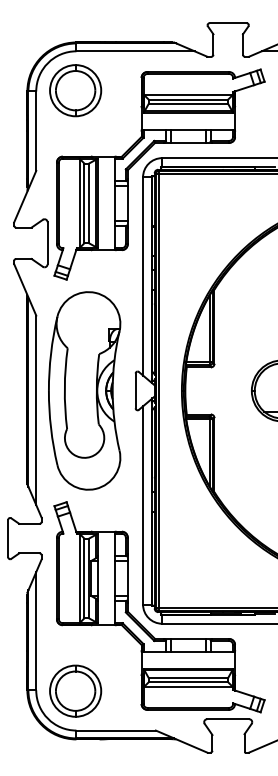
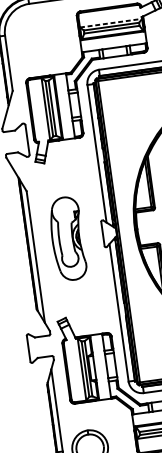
part: (75, 90) -> (32, 31), removed
line: (188, 94) -> (111, 23), solid -> dashed
part: (84, 390) -> (67, 238), size x0.6

